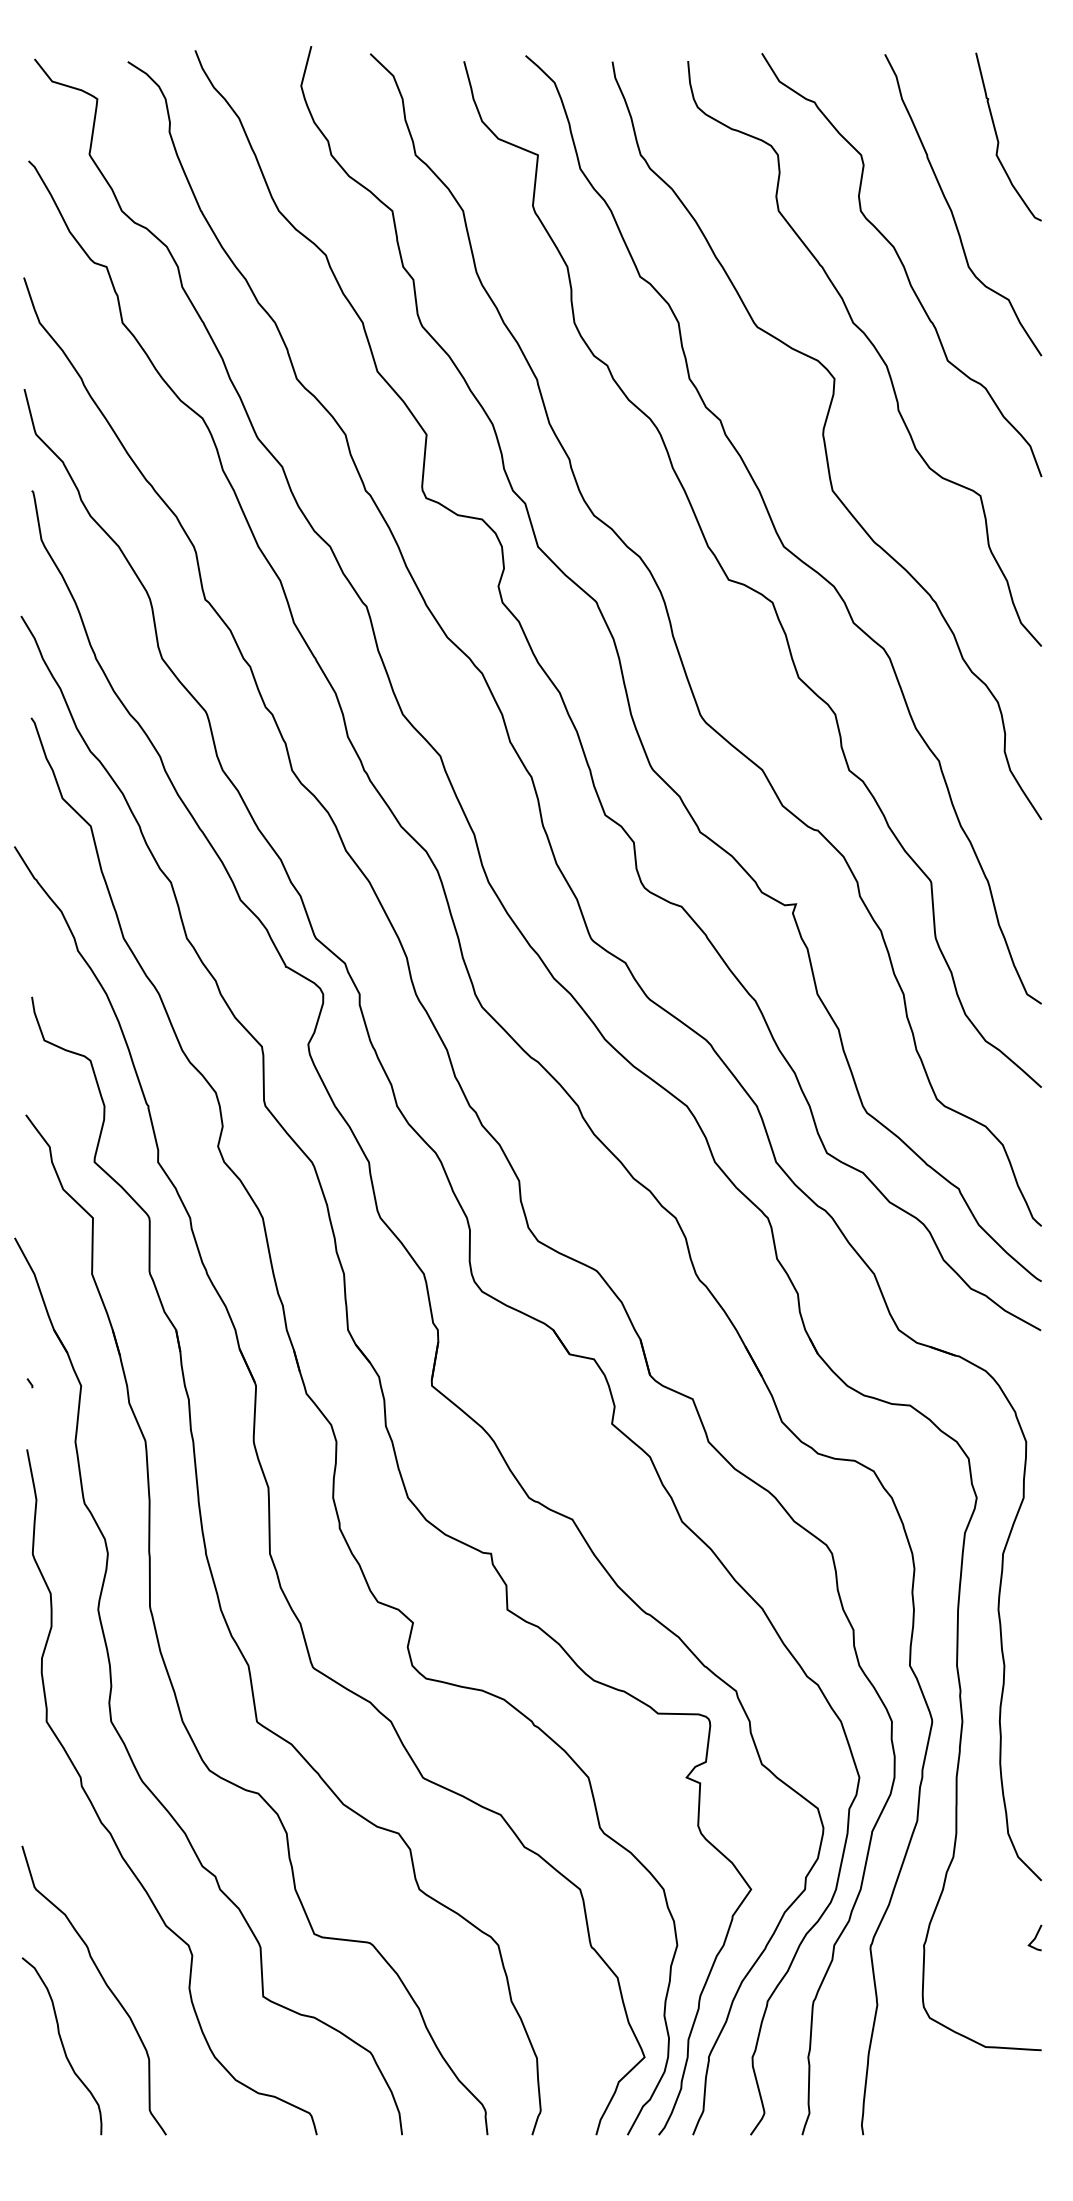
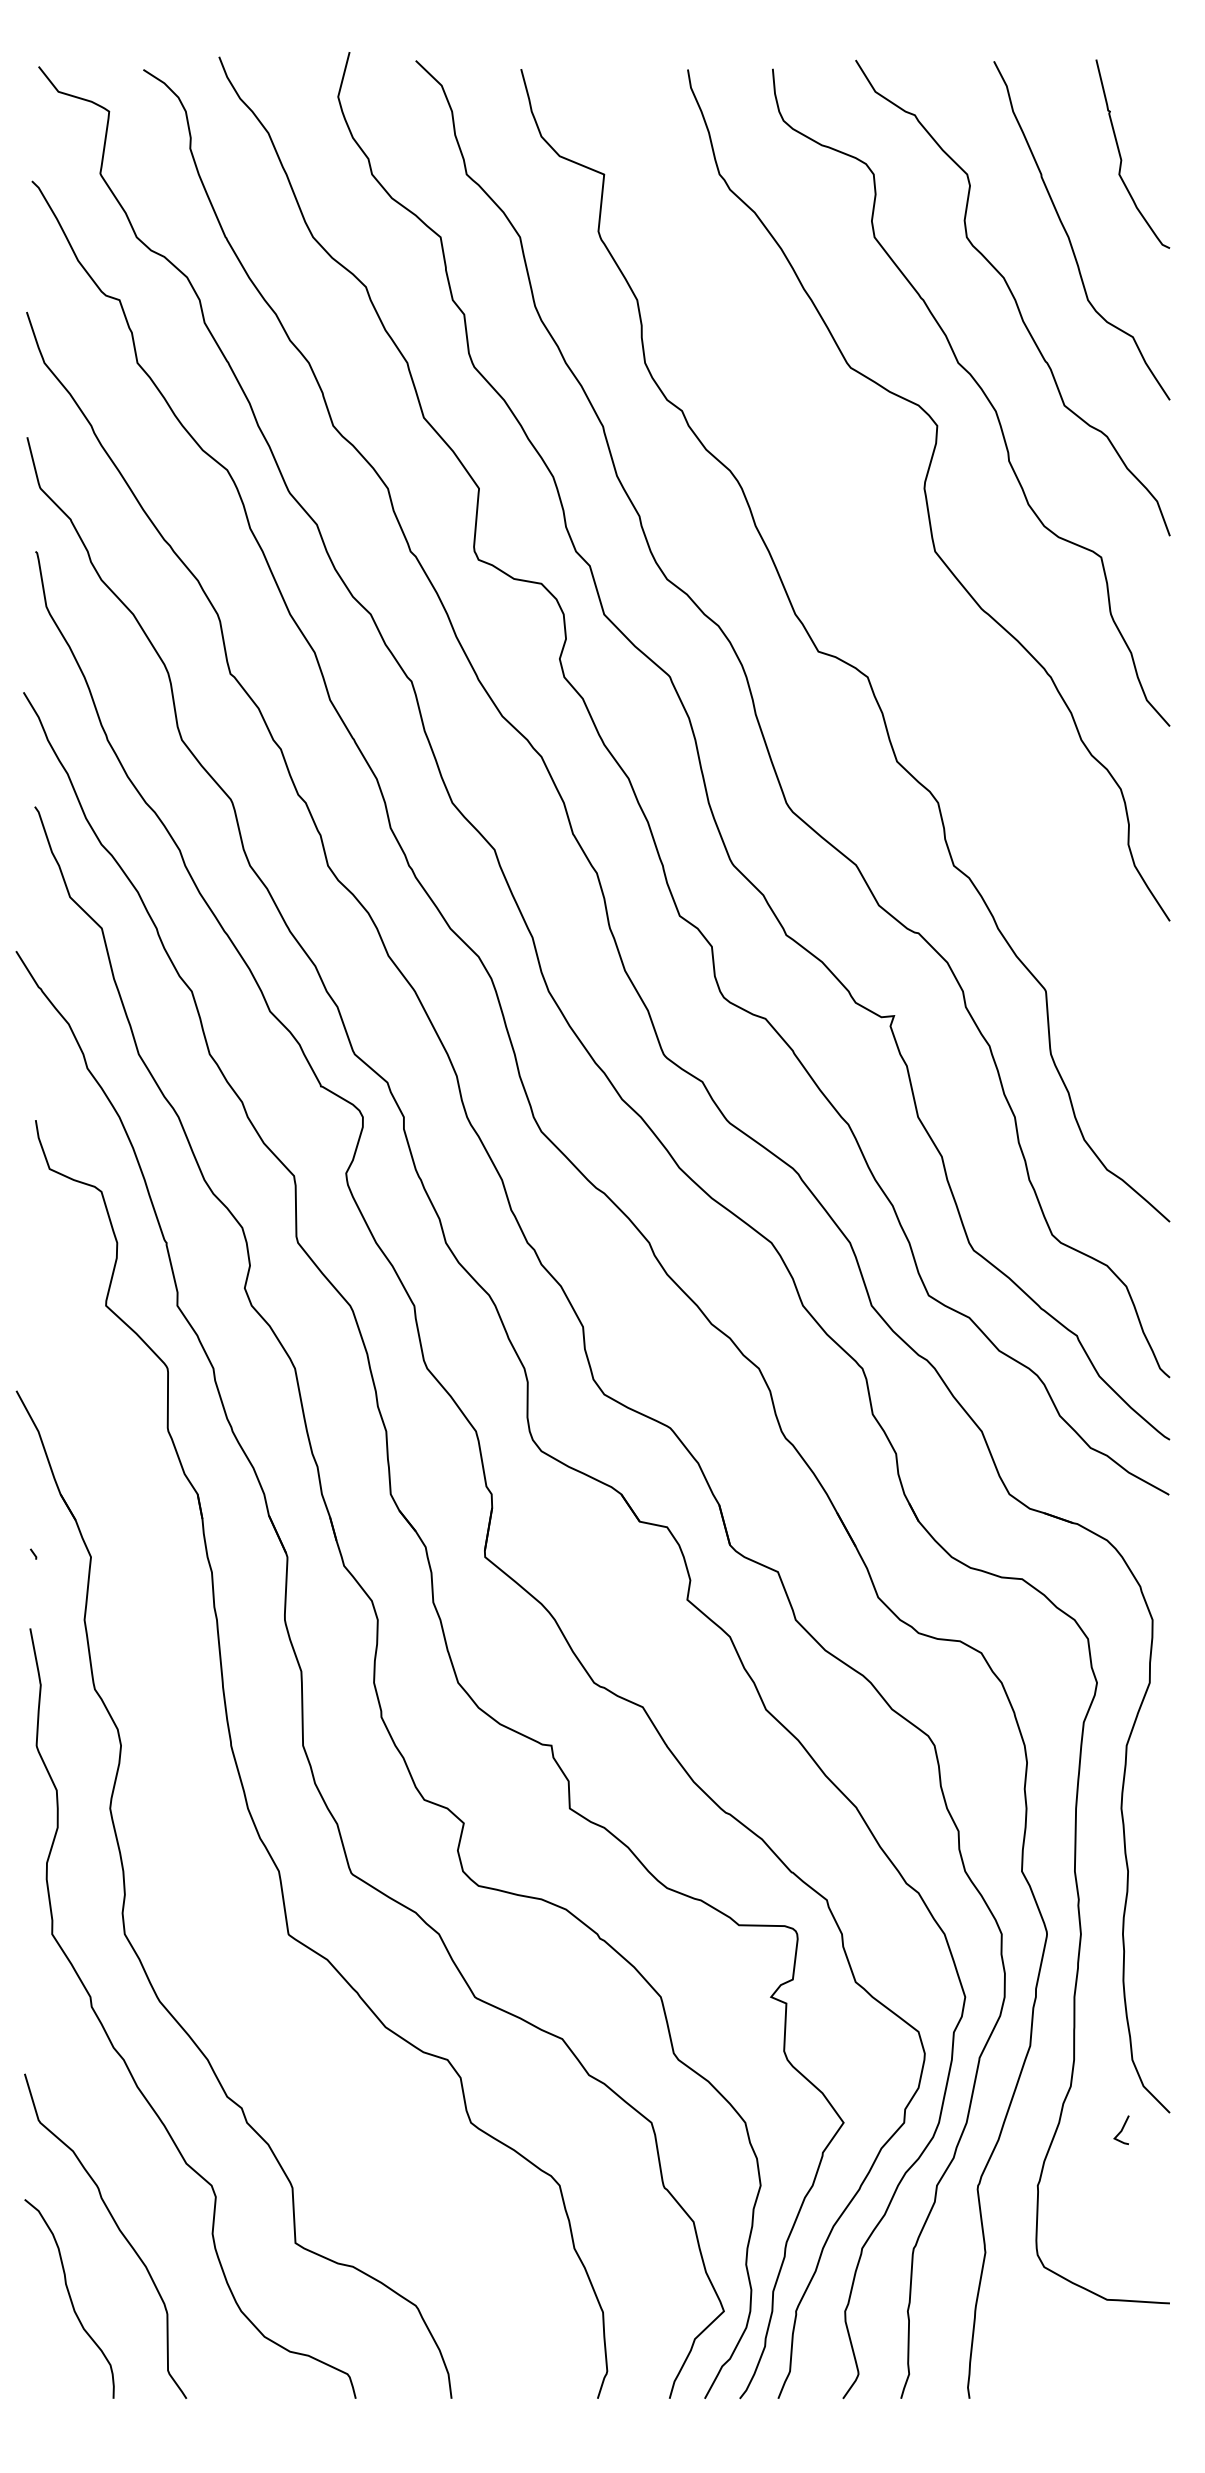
curve: (777, 532) -> (873, 598), removed
part: (159, 1644) -> (179, 1847), removed
line: (1035, 1937) -> (1121, 2129), moved

